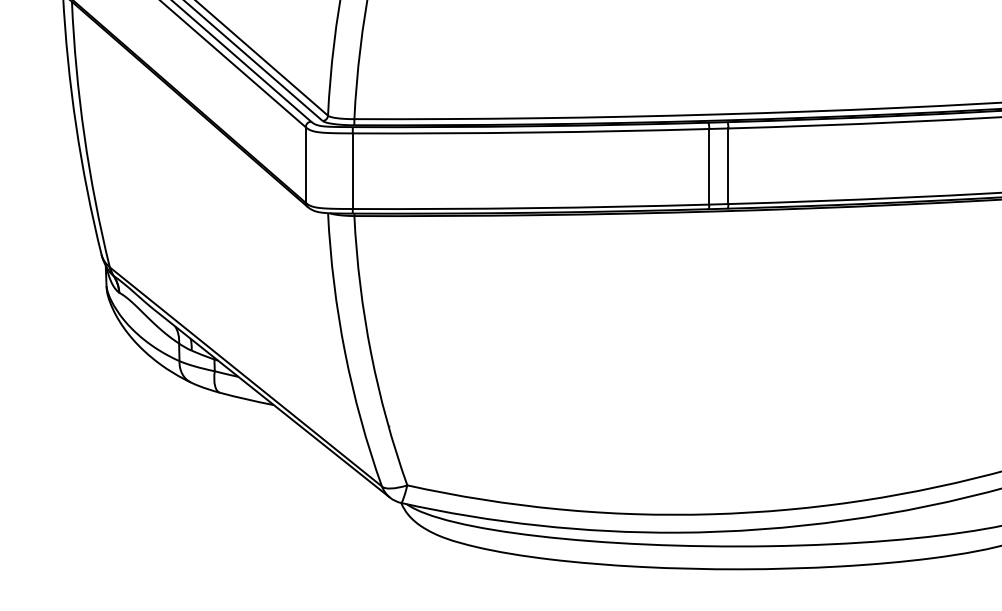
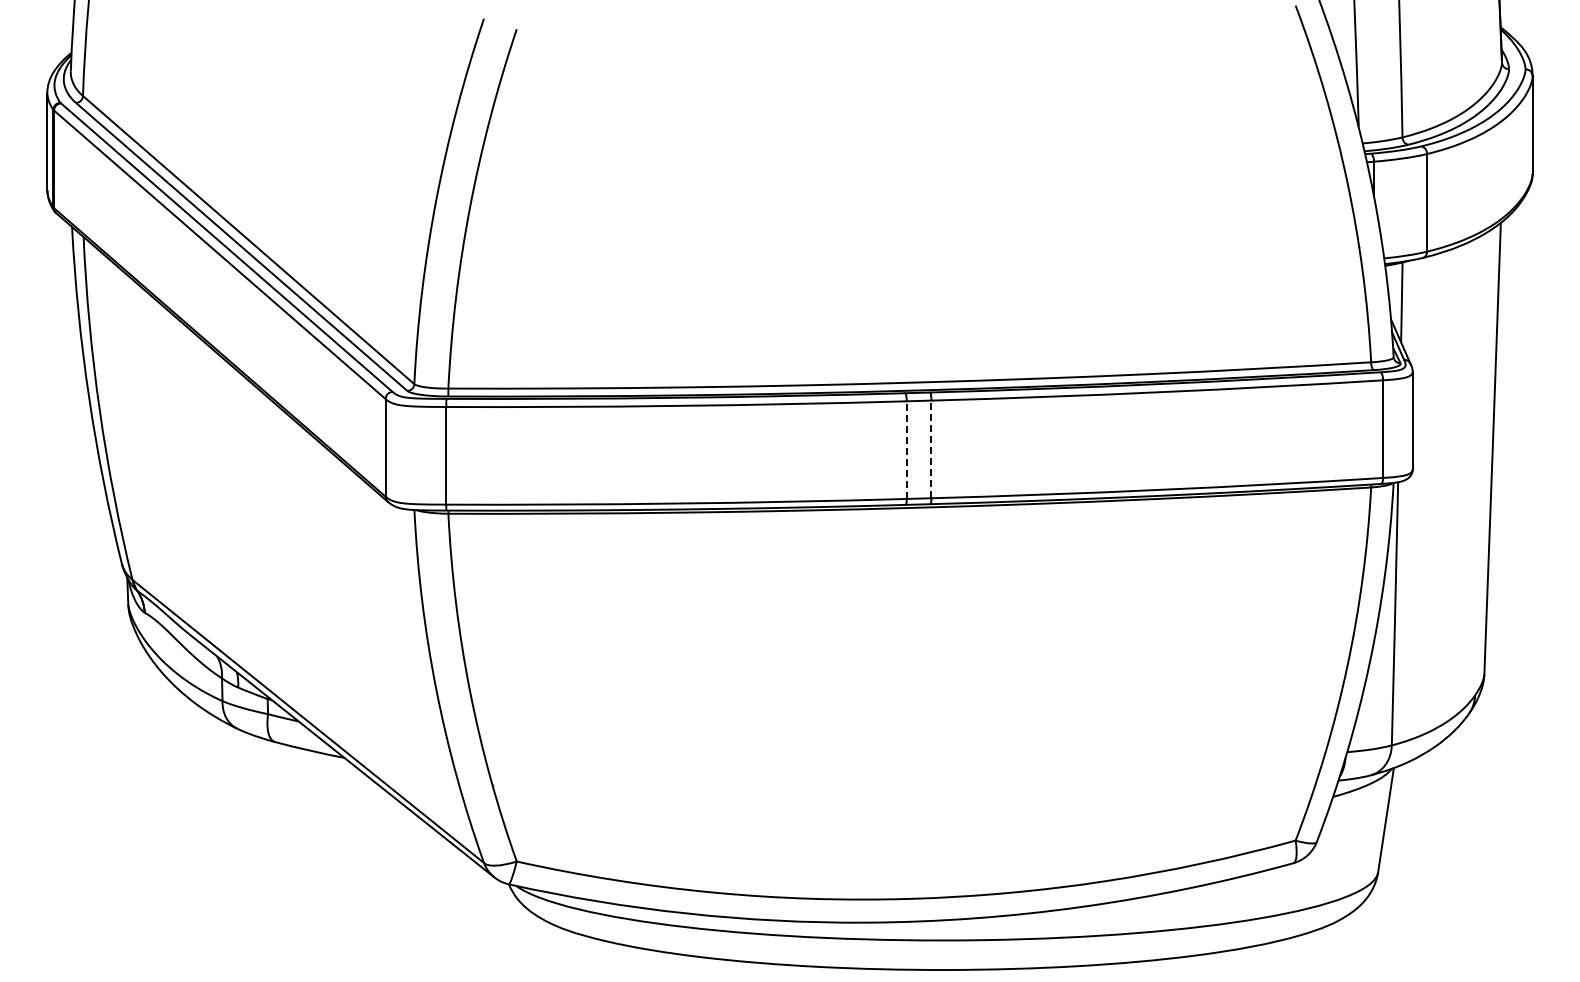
line: (728, 166) -> (931, 449), solid -> dashed
line: (709, 167) -> (906, 450), solid -> dashed

